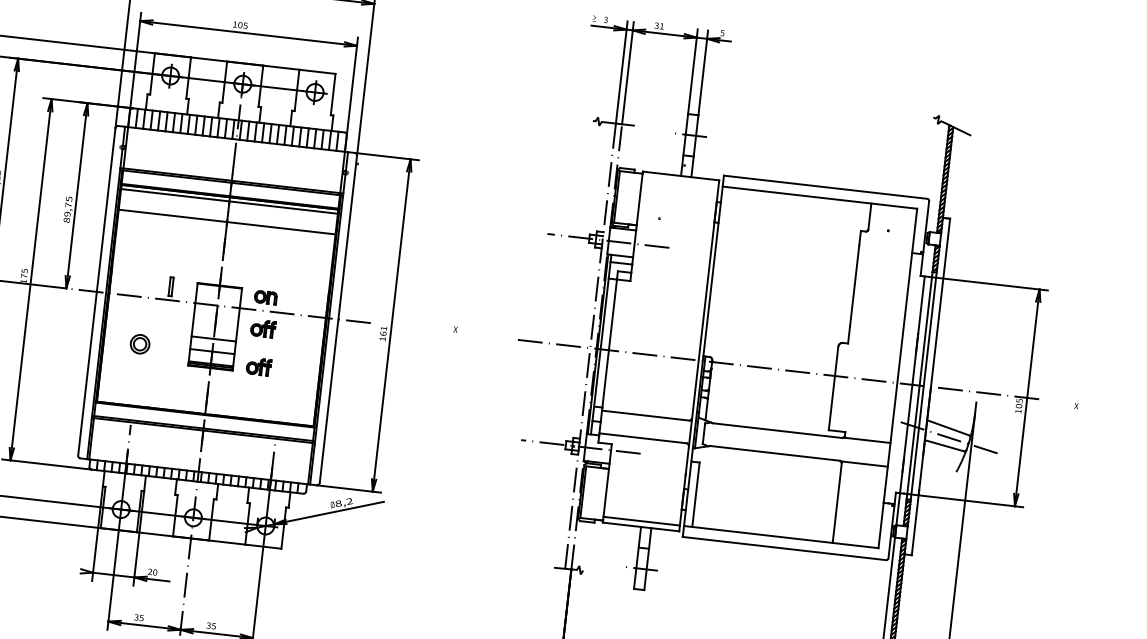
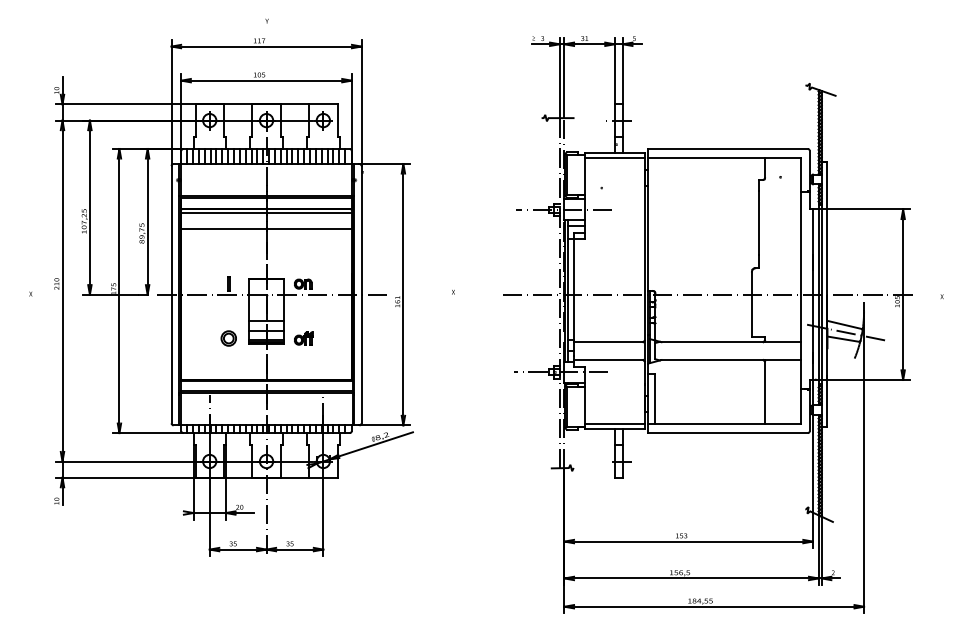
line: (680, 181) -> (614, 157), added
part: (262, 328) -> (303, 308), removed
part: (139, 344) -> (228, 338), moved

